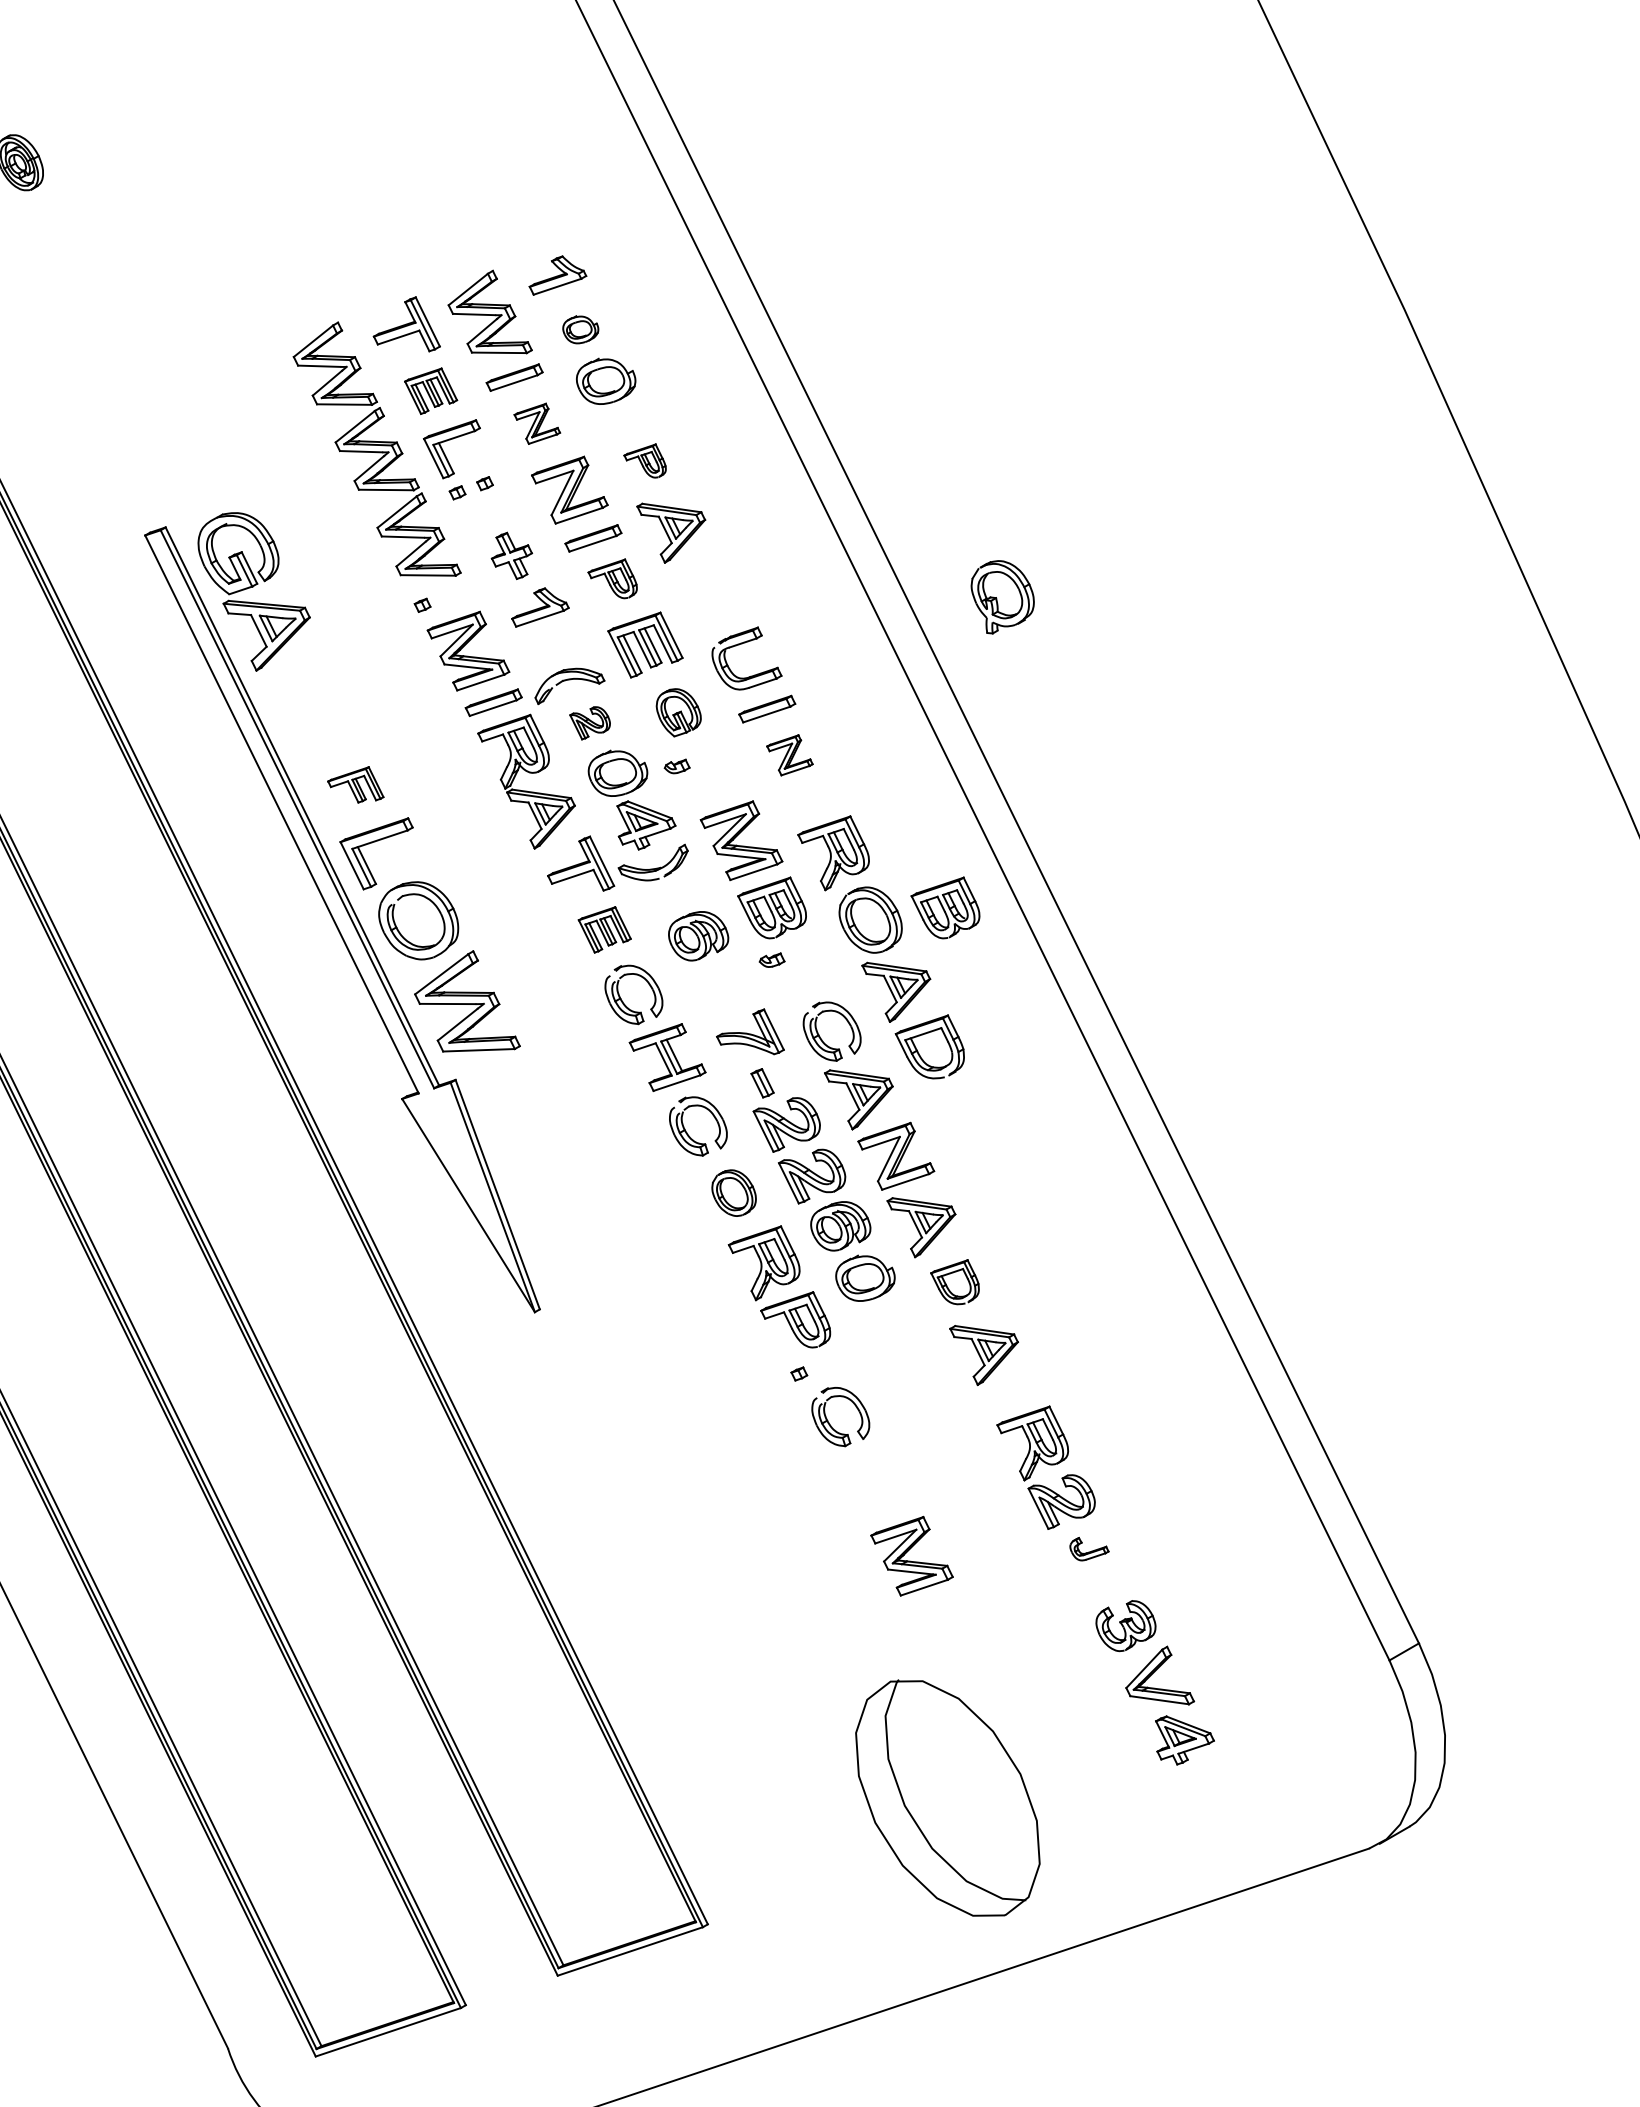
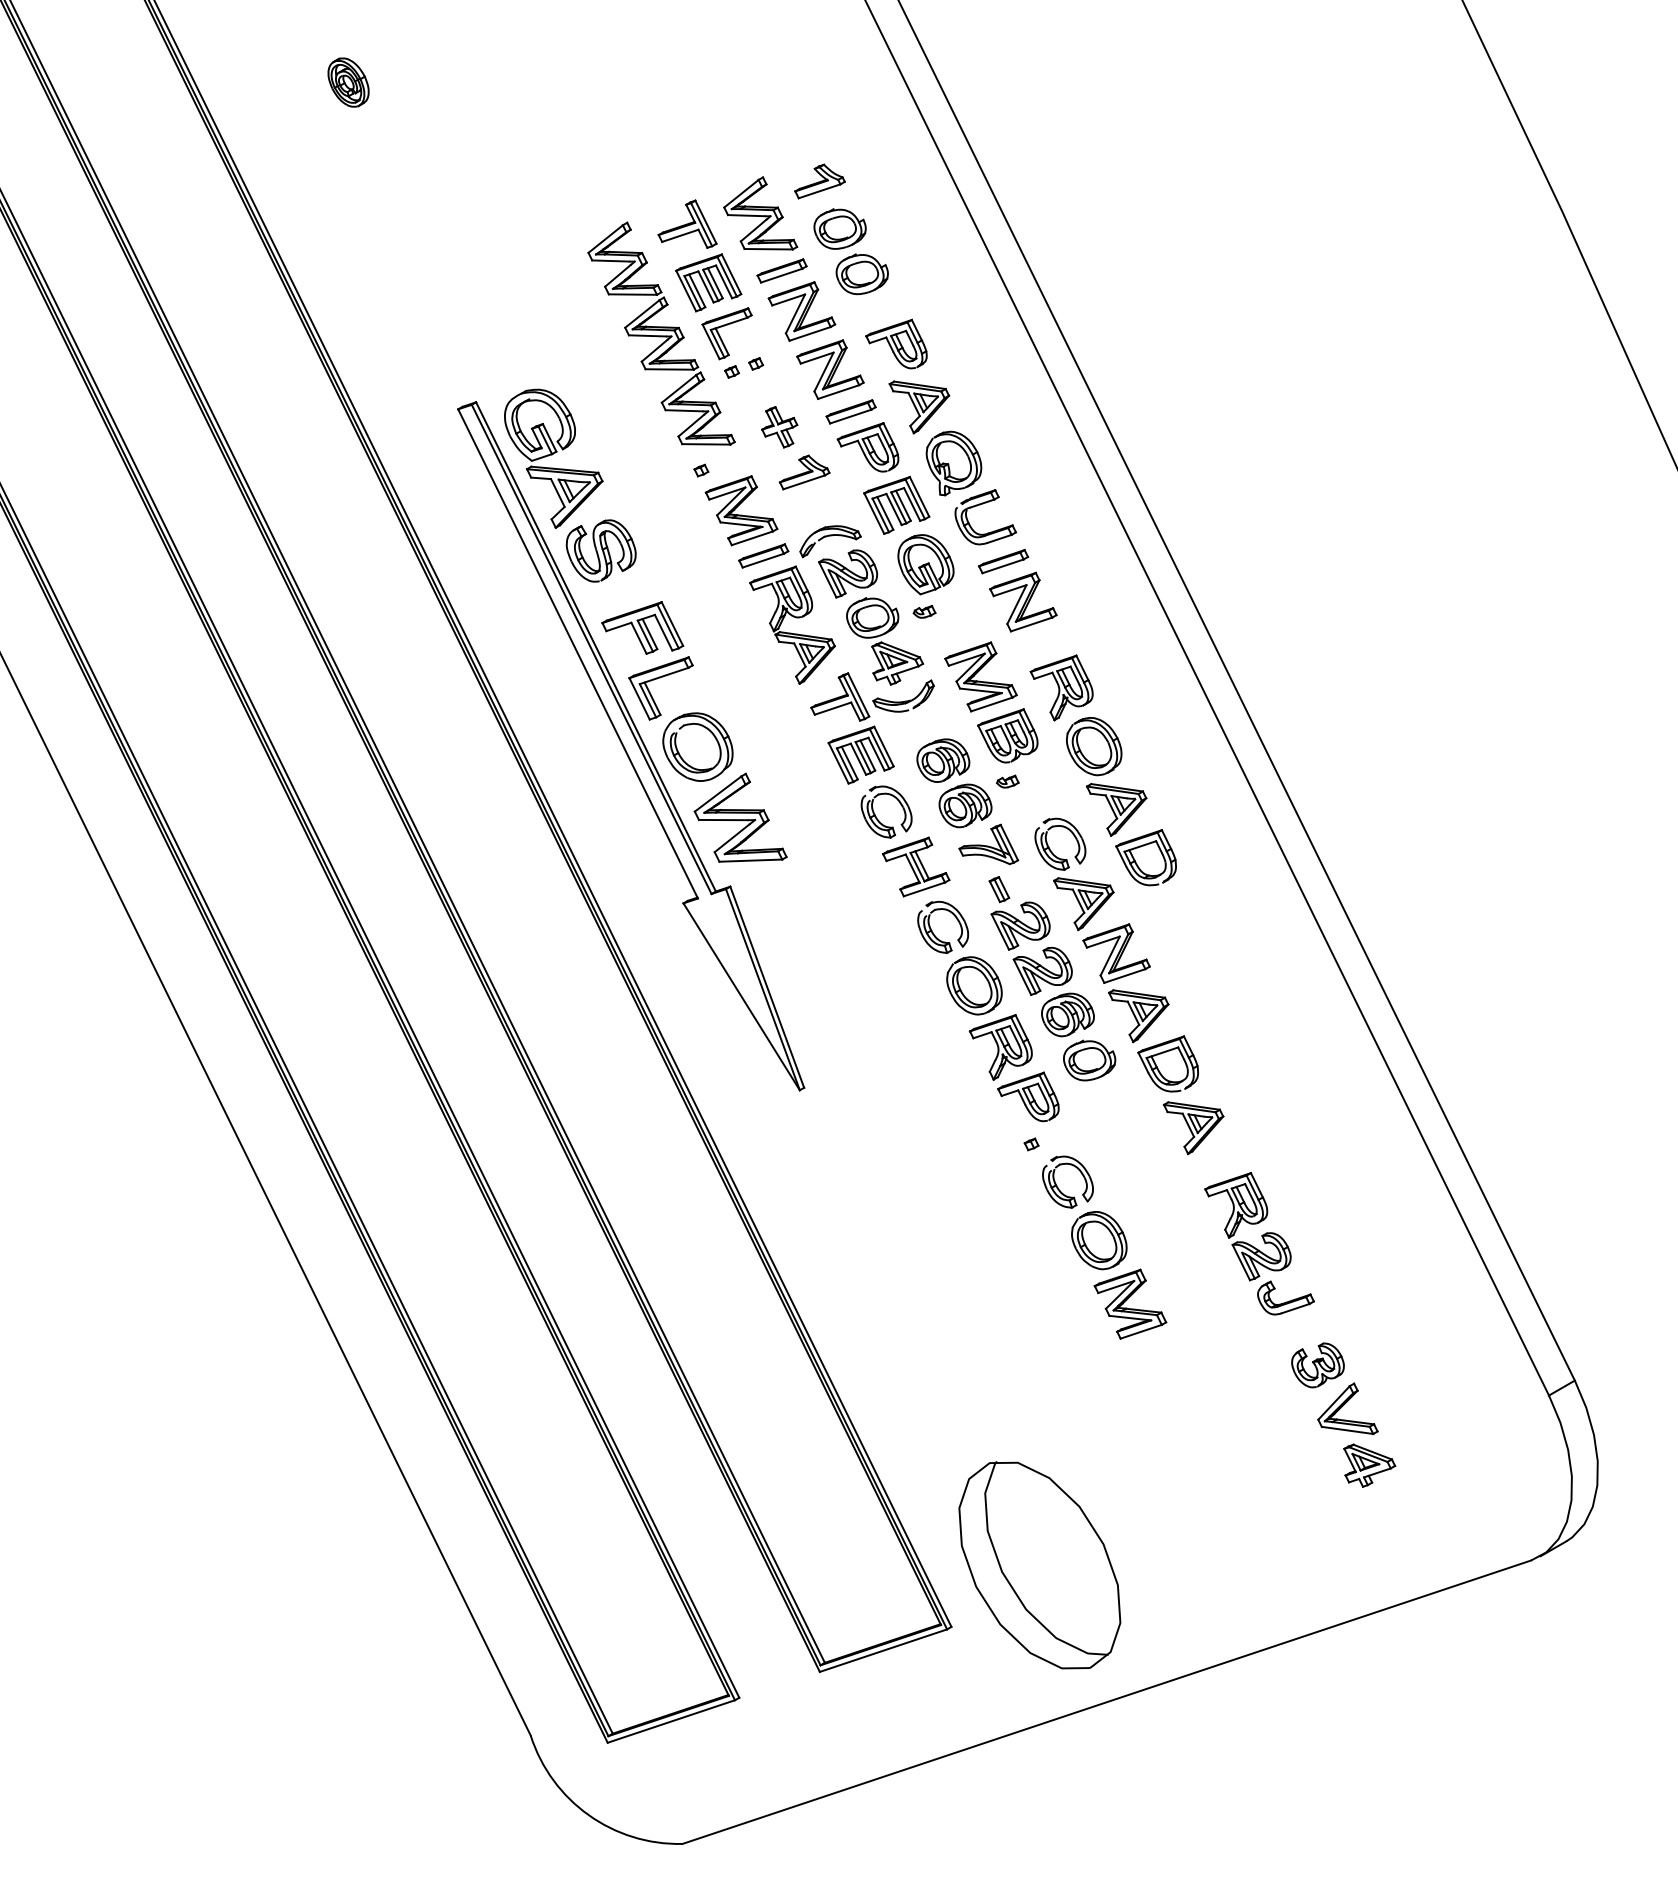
part: (580, 329) -> (839, 228), size x1.67
part: (430, 390) -> (708, 282), size x1.43
part: (536, 423) -> (801, 311), size x1.67
part: (645, 460) -> (896, 343), size x1.67
part: (612, 579) -> (867, 447), size x1.43
part: (1002, 597) -> (953, 463), moved
part: (307, 696) -> (600, 550), added
part: (678, 712) -> (925, 564), size x1.43
part: (590, 722) -> (848, 573), size x1.67
part: (790, 754) -> (1023, 601), size x1.67
part: (355, 784) -> (642, 627), size x1.67
part: (945, 907) -> (1159, 735), removed
part: (604, 929) -> (860, 754), size x1.43
part: (723, 987) -> (965, 805), added
part: (734, 1192) -> (974, 985), size x1.43
part: (954, 1281) -> (1167, 1063), size x1.43
part: (876, 1483) -> (1099, 1240), added
part: (1088, 1548) -> (1285, 1297), size x1.67
part: (947, 1798) -> (1039, 1565), moved

